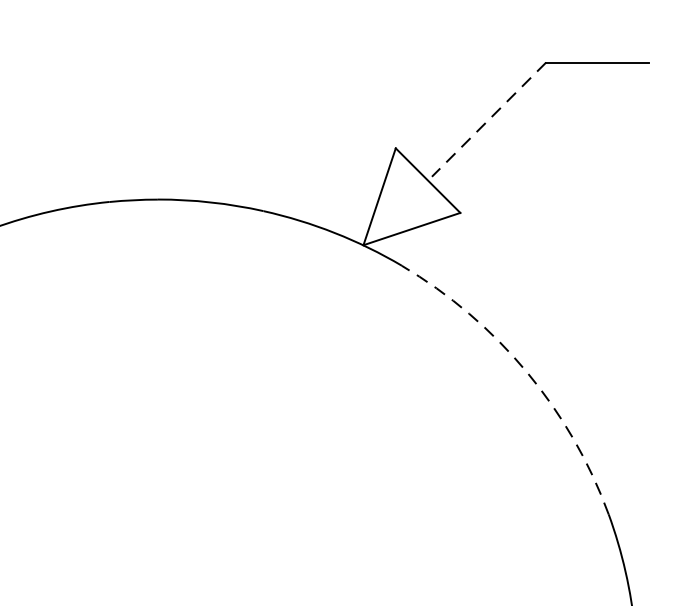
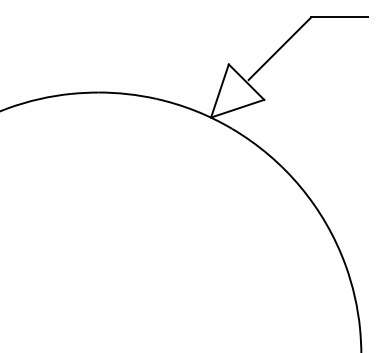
line: (488, 121) -> (279, 49), dashed -> solid
arc: (526, 372) -> (300, 187), dashed -> solid

